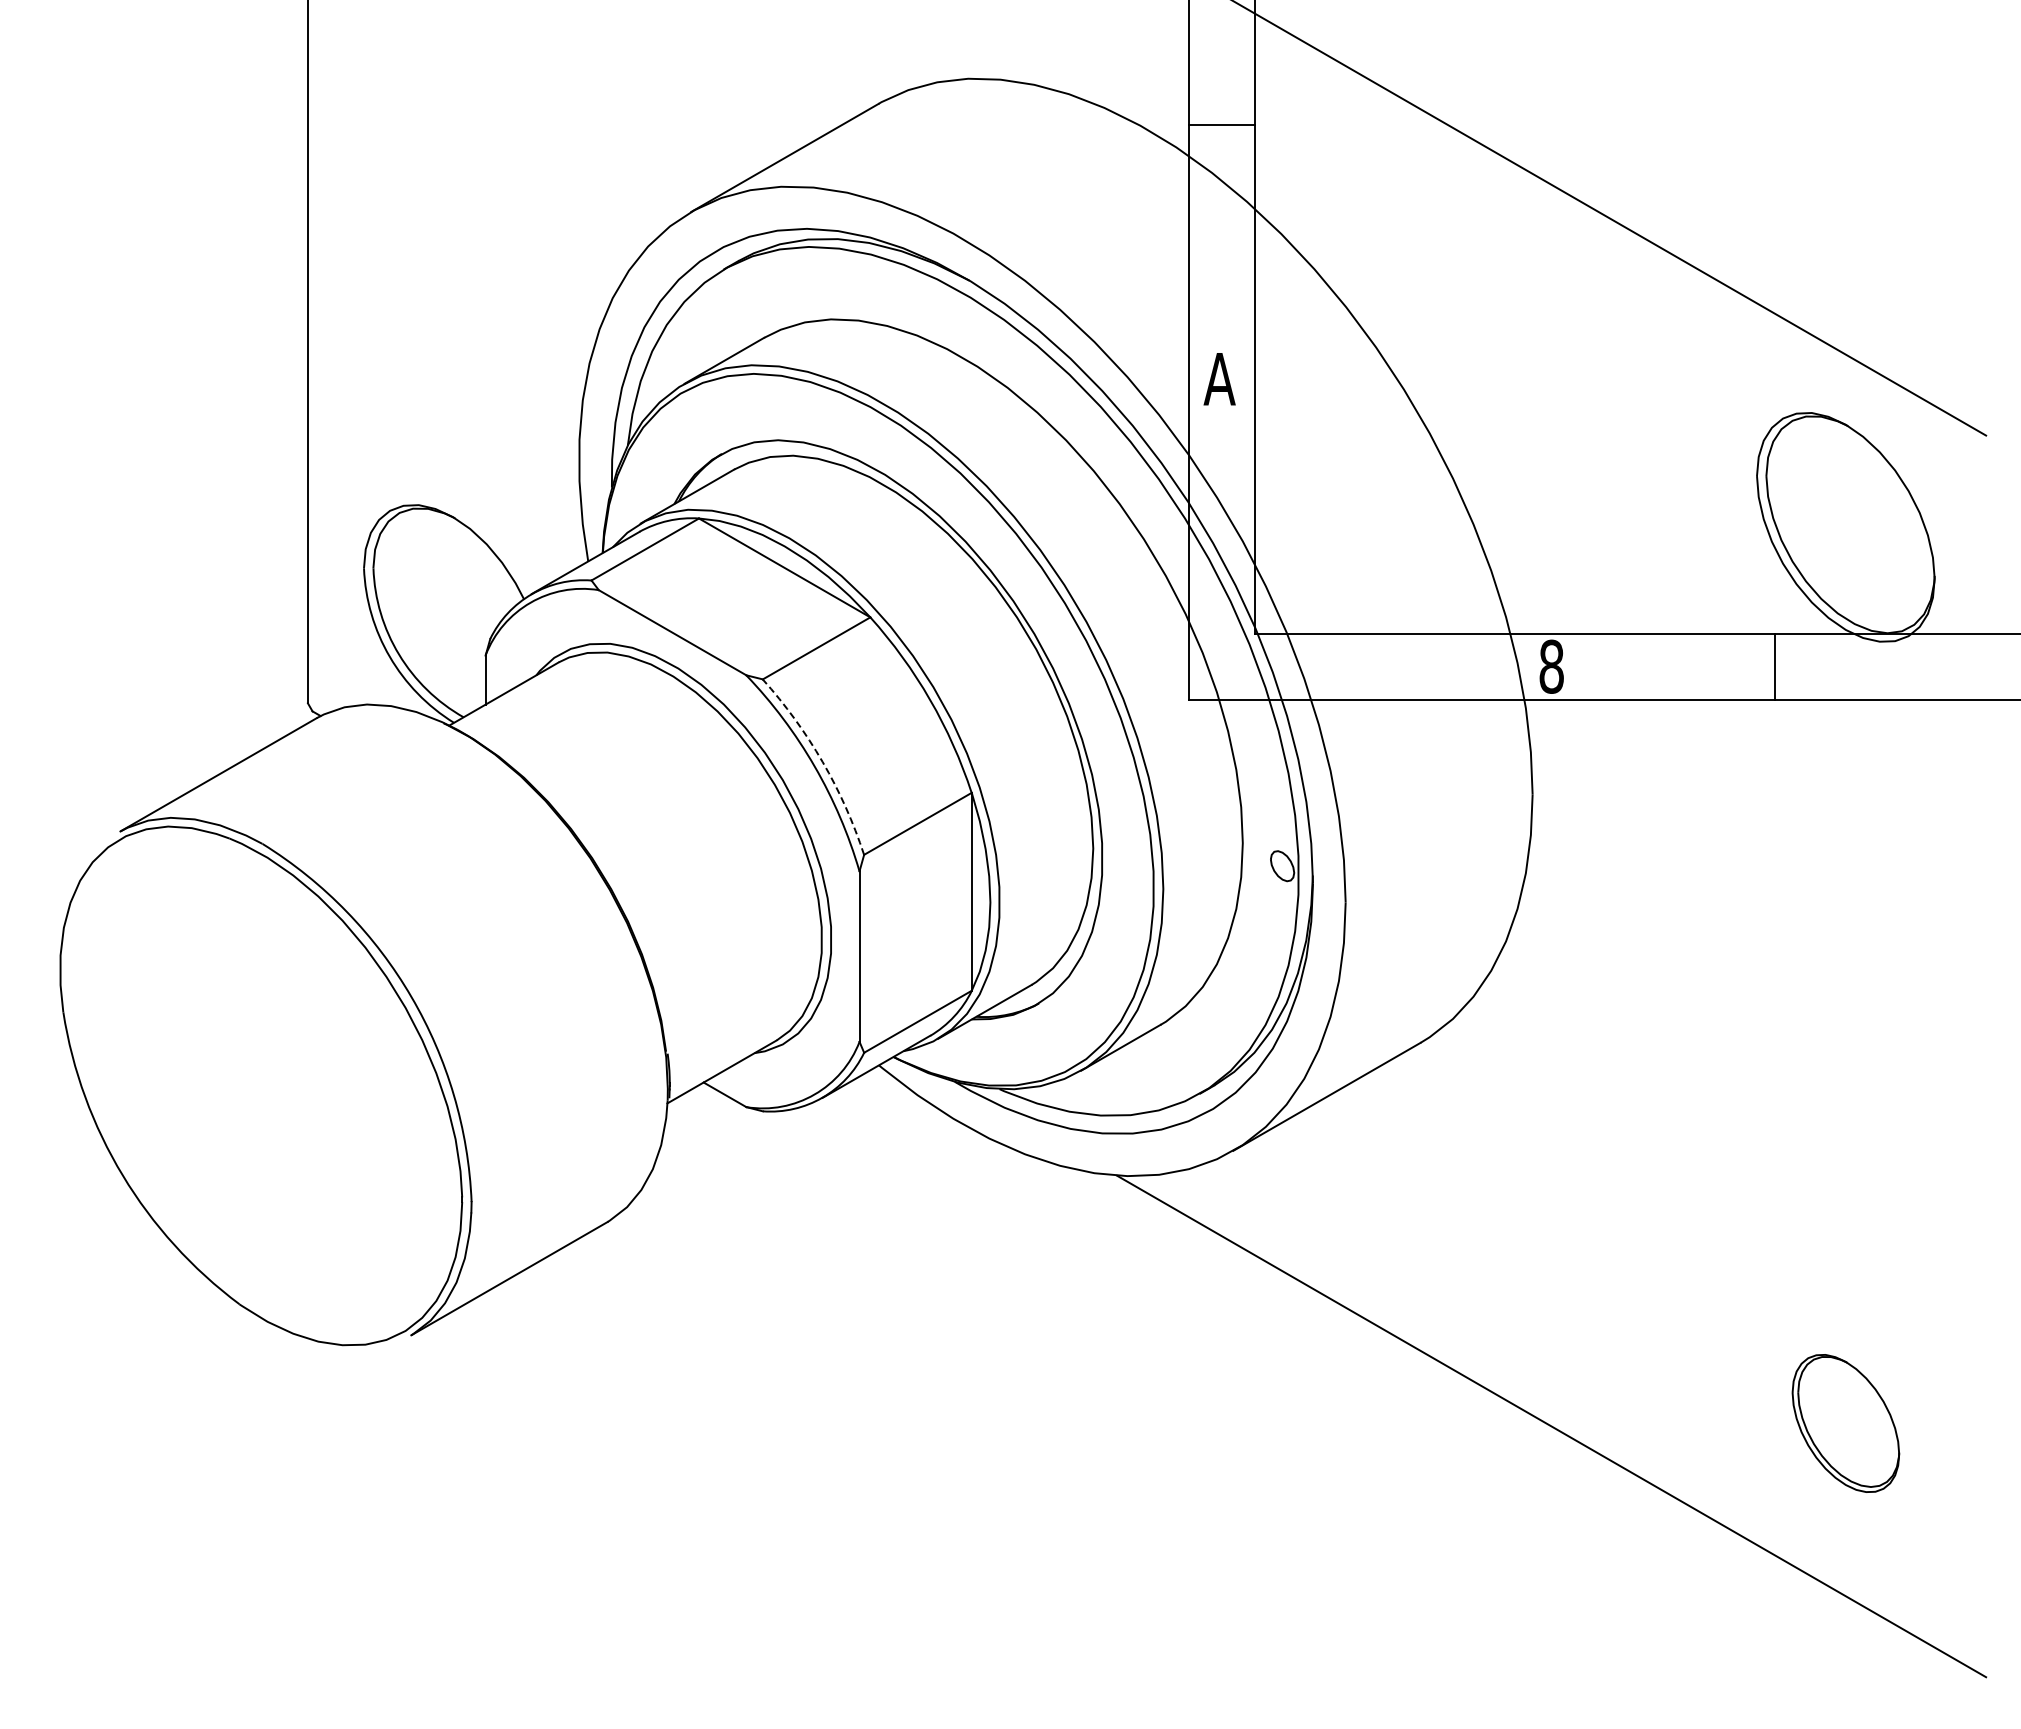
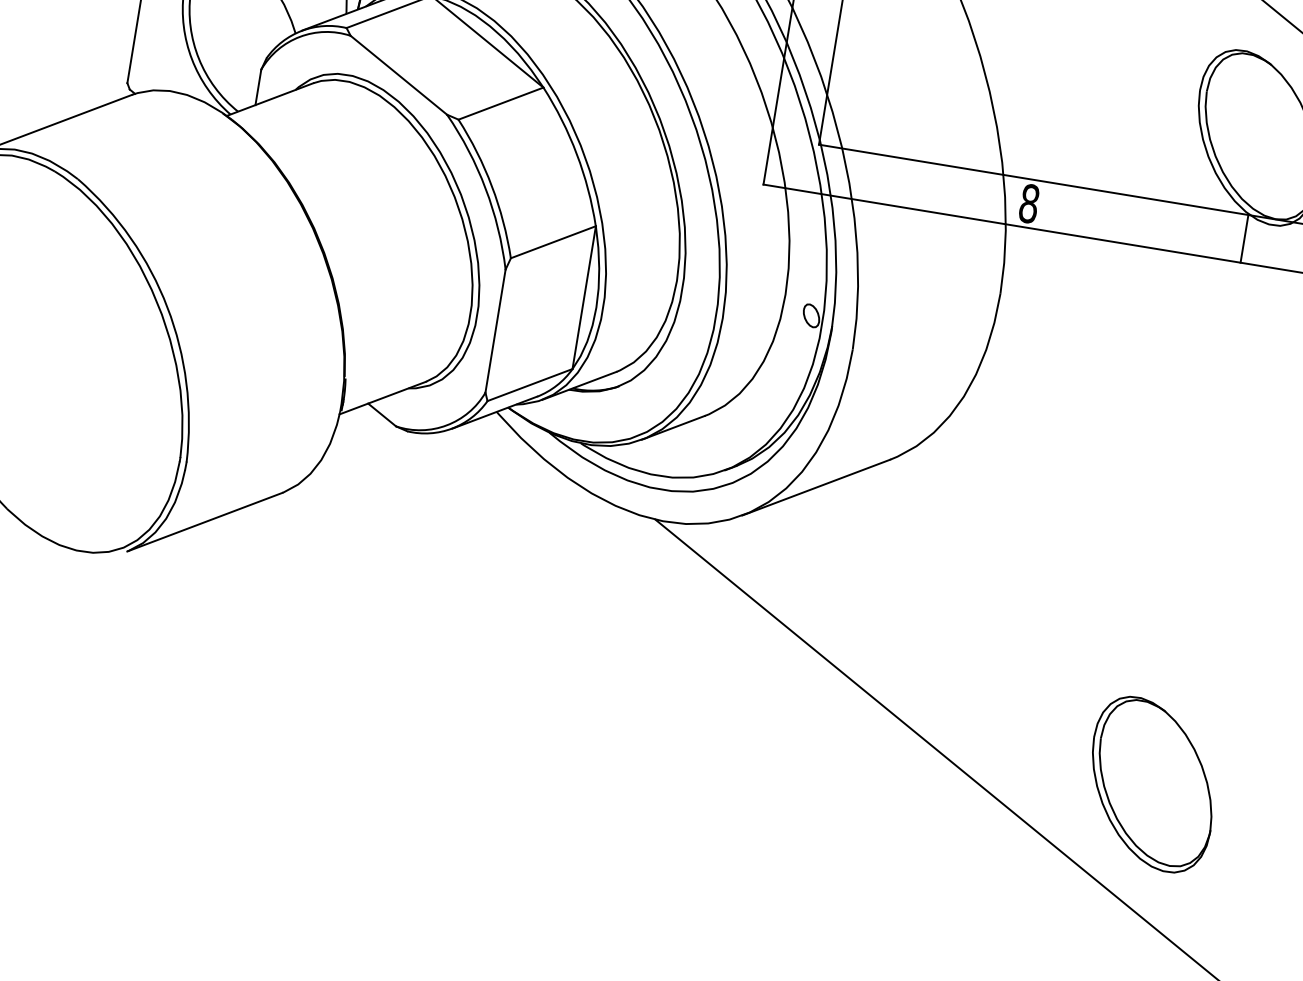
line: (1774, 666) -> (1244, 238), moved
arc: (822, 761) -> (491, 185), dashed -> solid
part: (1845, 1423) -> (1151, 784), size x1.67

